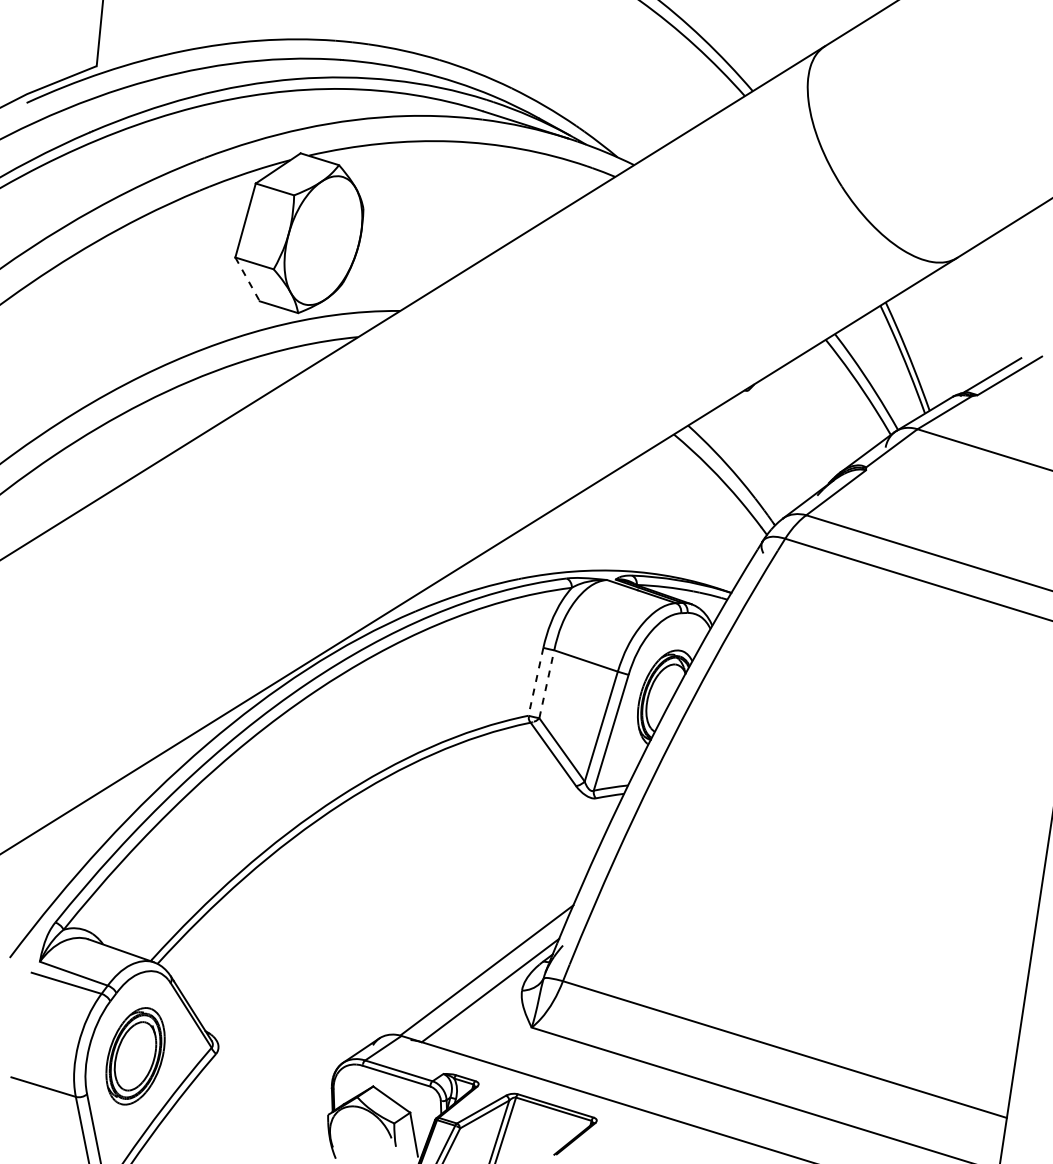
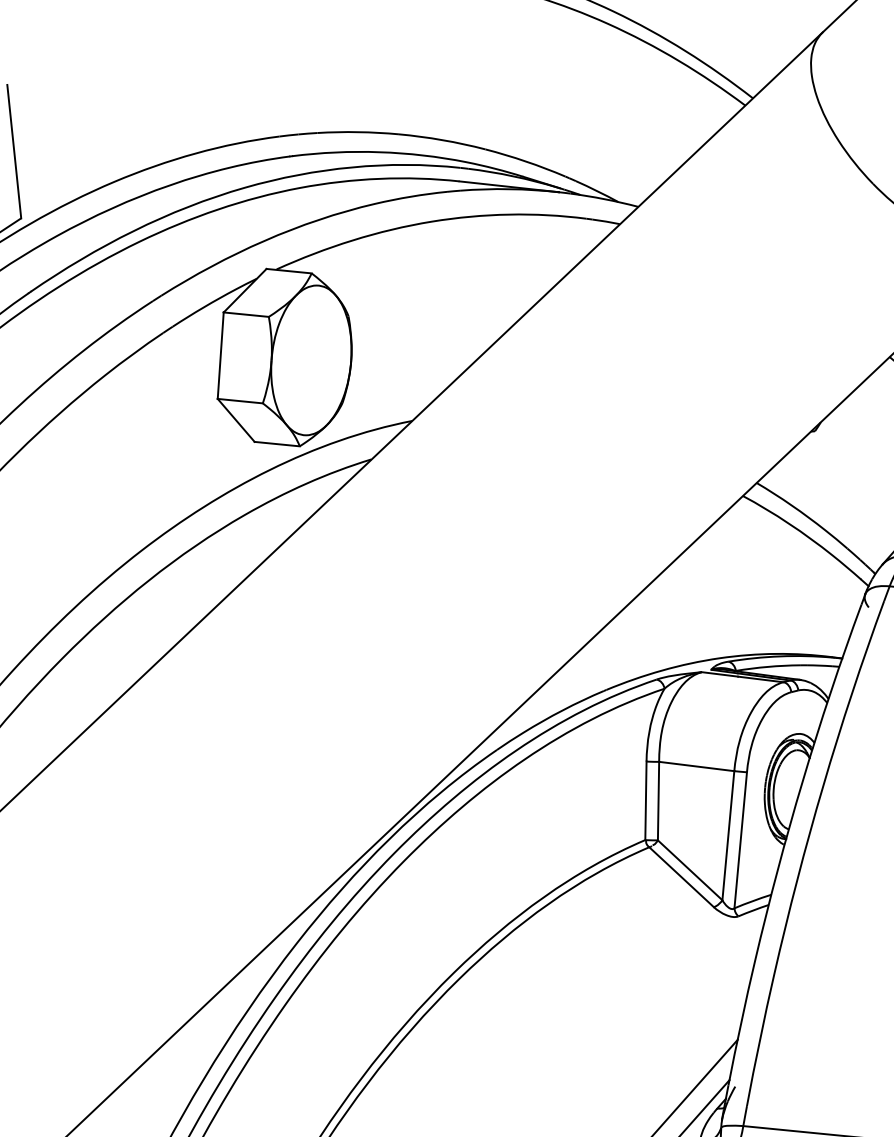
line: (247, 279) -> (236, 420), dashed -> solid
line: (535, 681) -> (645, 800), dashed -> solid
line: (546, 684) -> (658, 801), dashed -> solid

